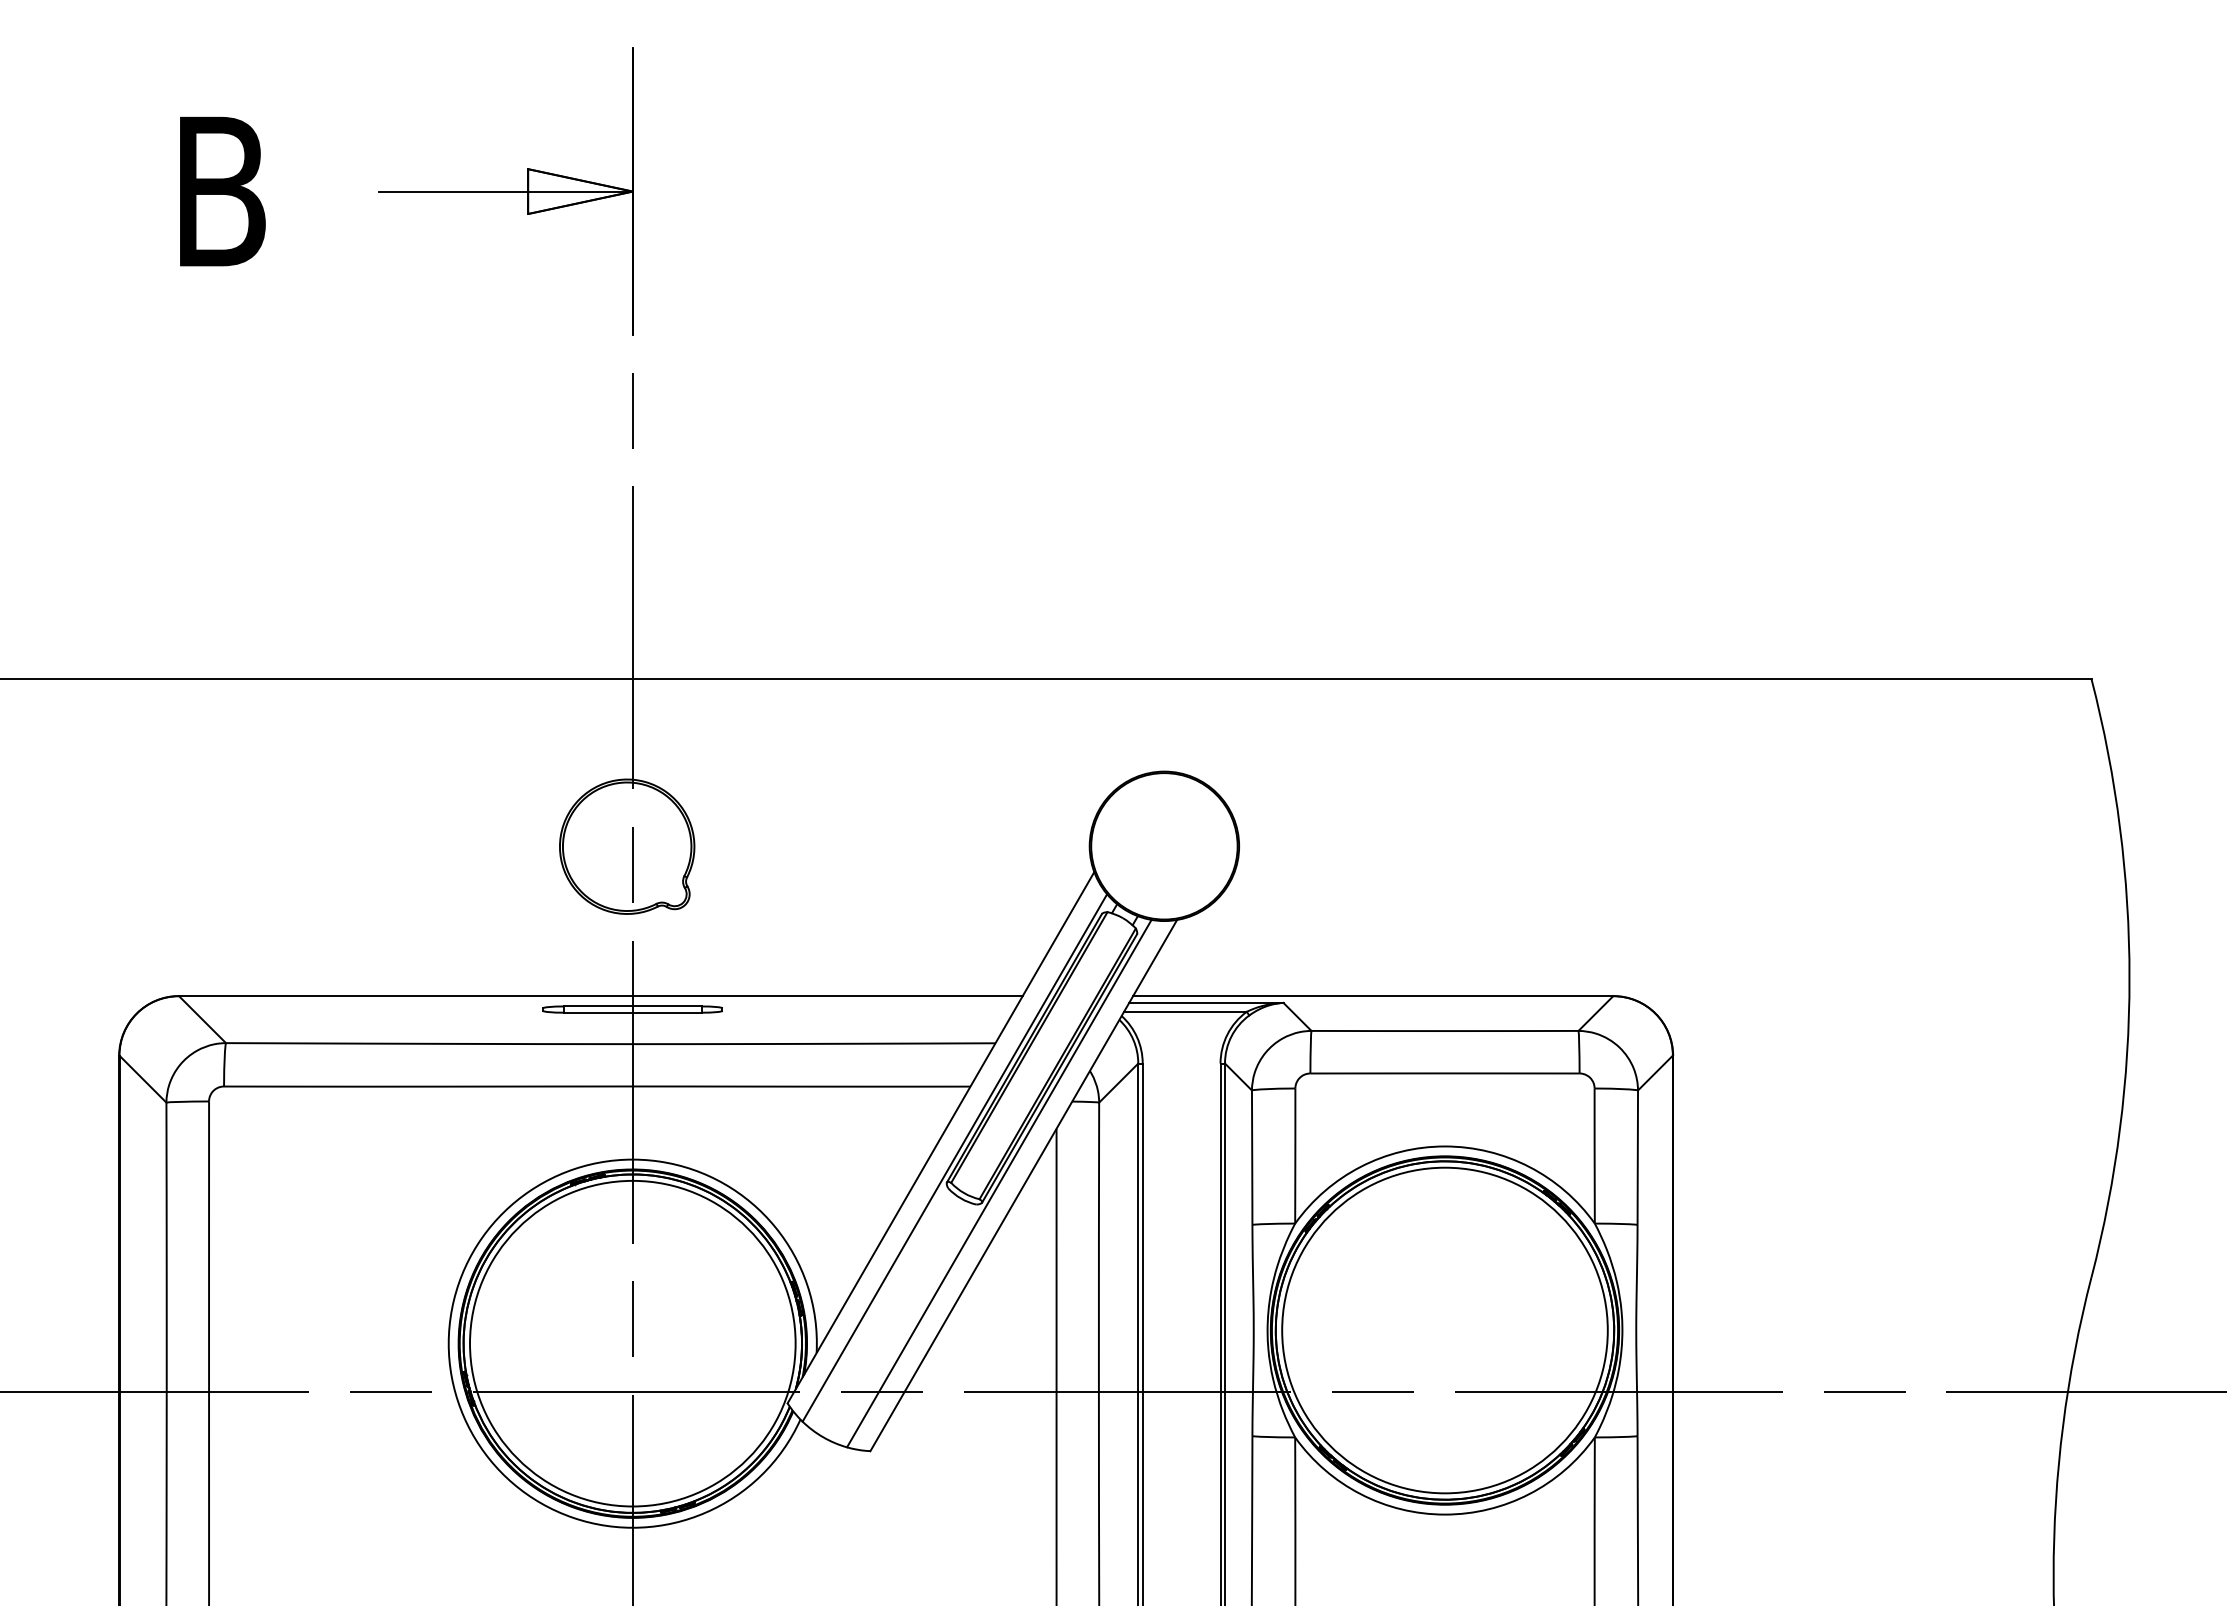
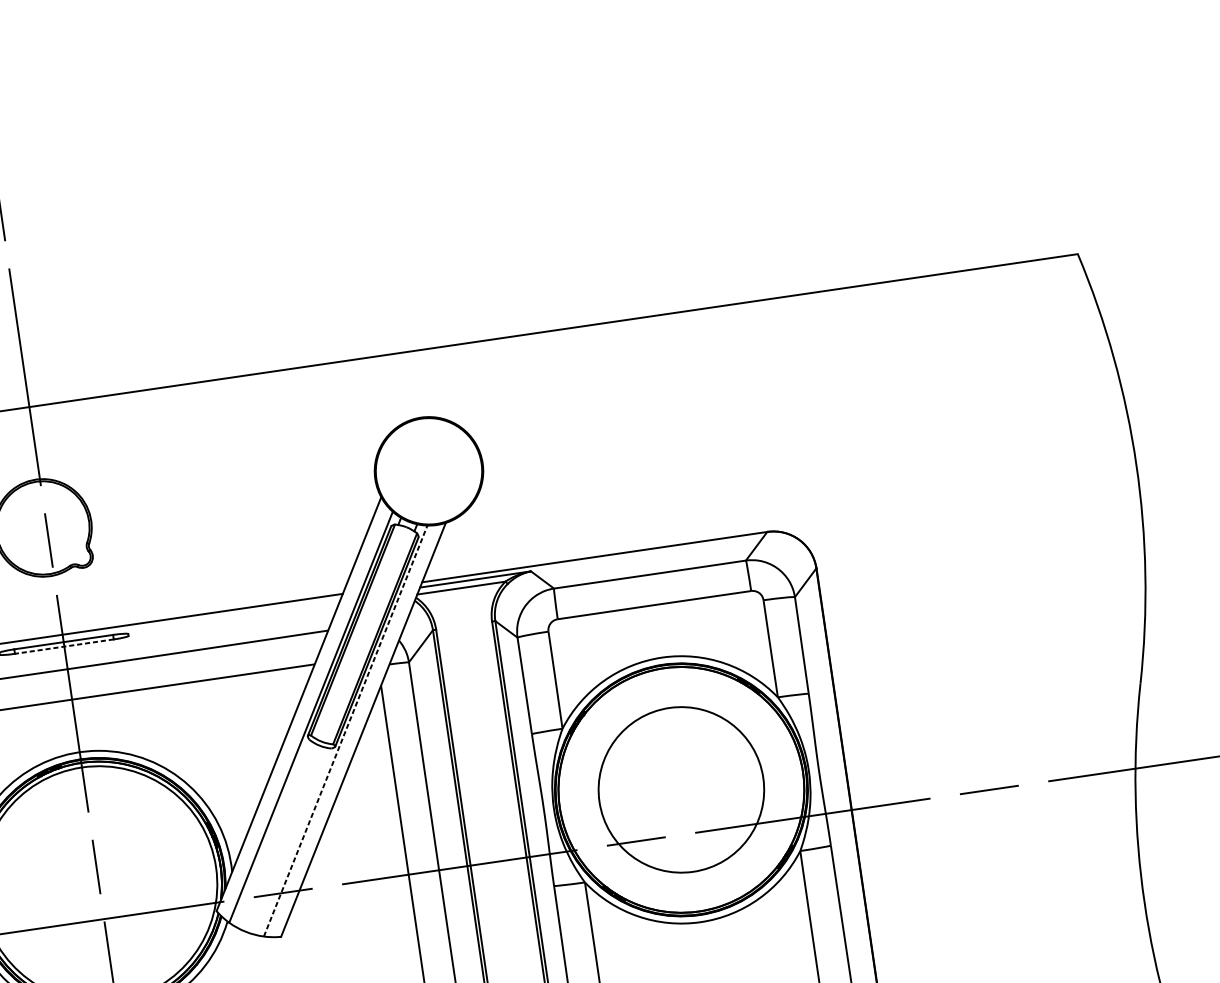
line: (632, 1012) -> (64, 646), solid -> dashed
line: (999, 1183) -> (345, 730), solid -> dashed
circle: (1444, 1330) -> (681, 789), size x0.7

